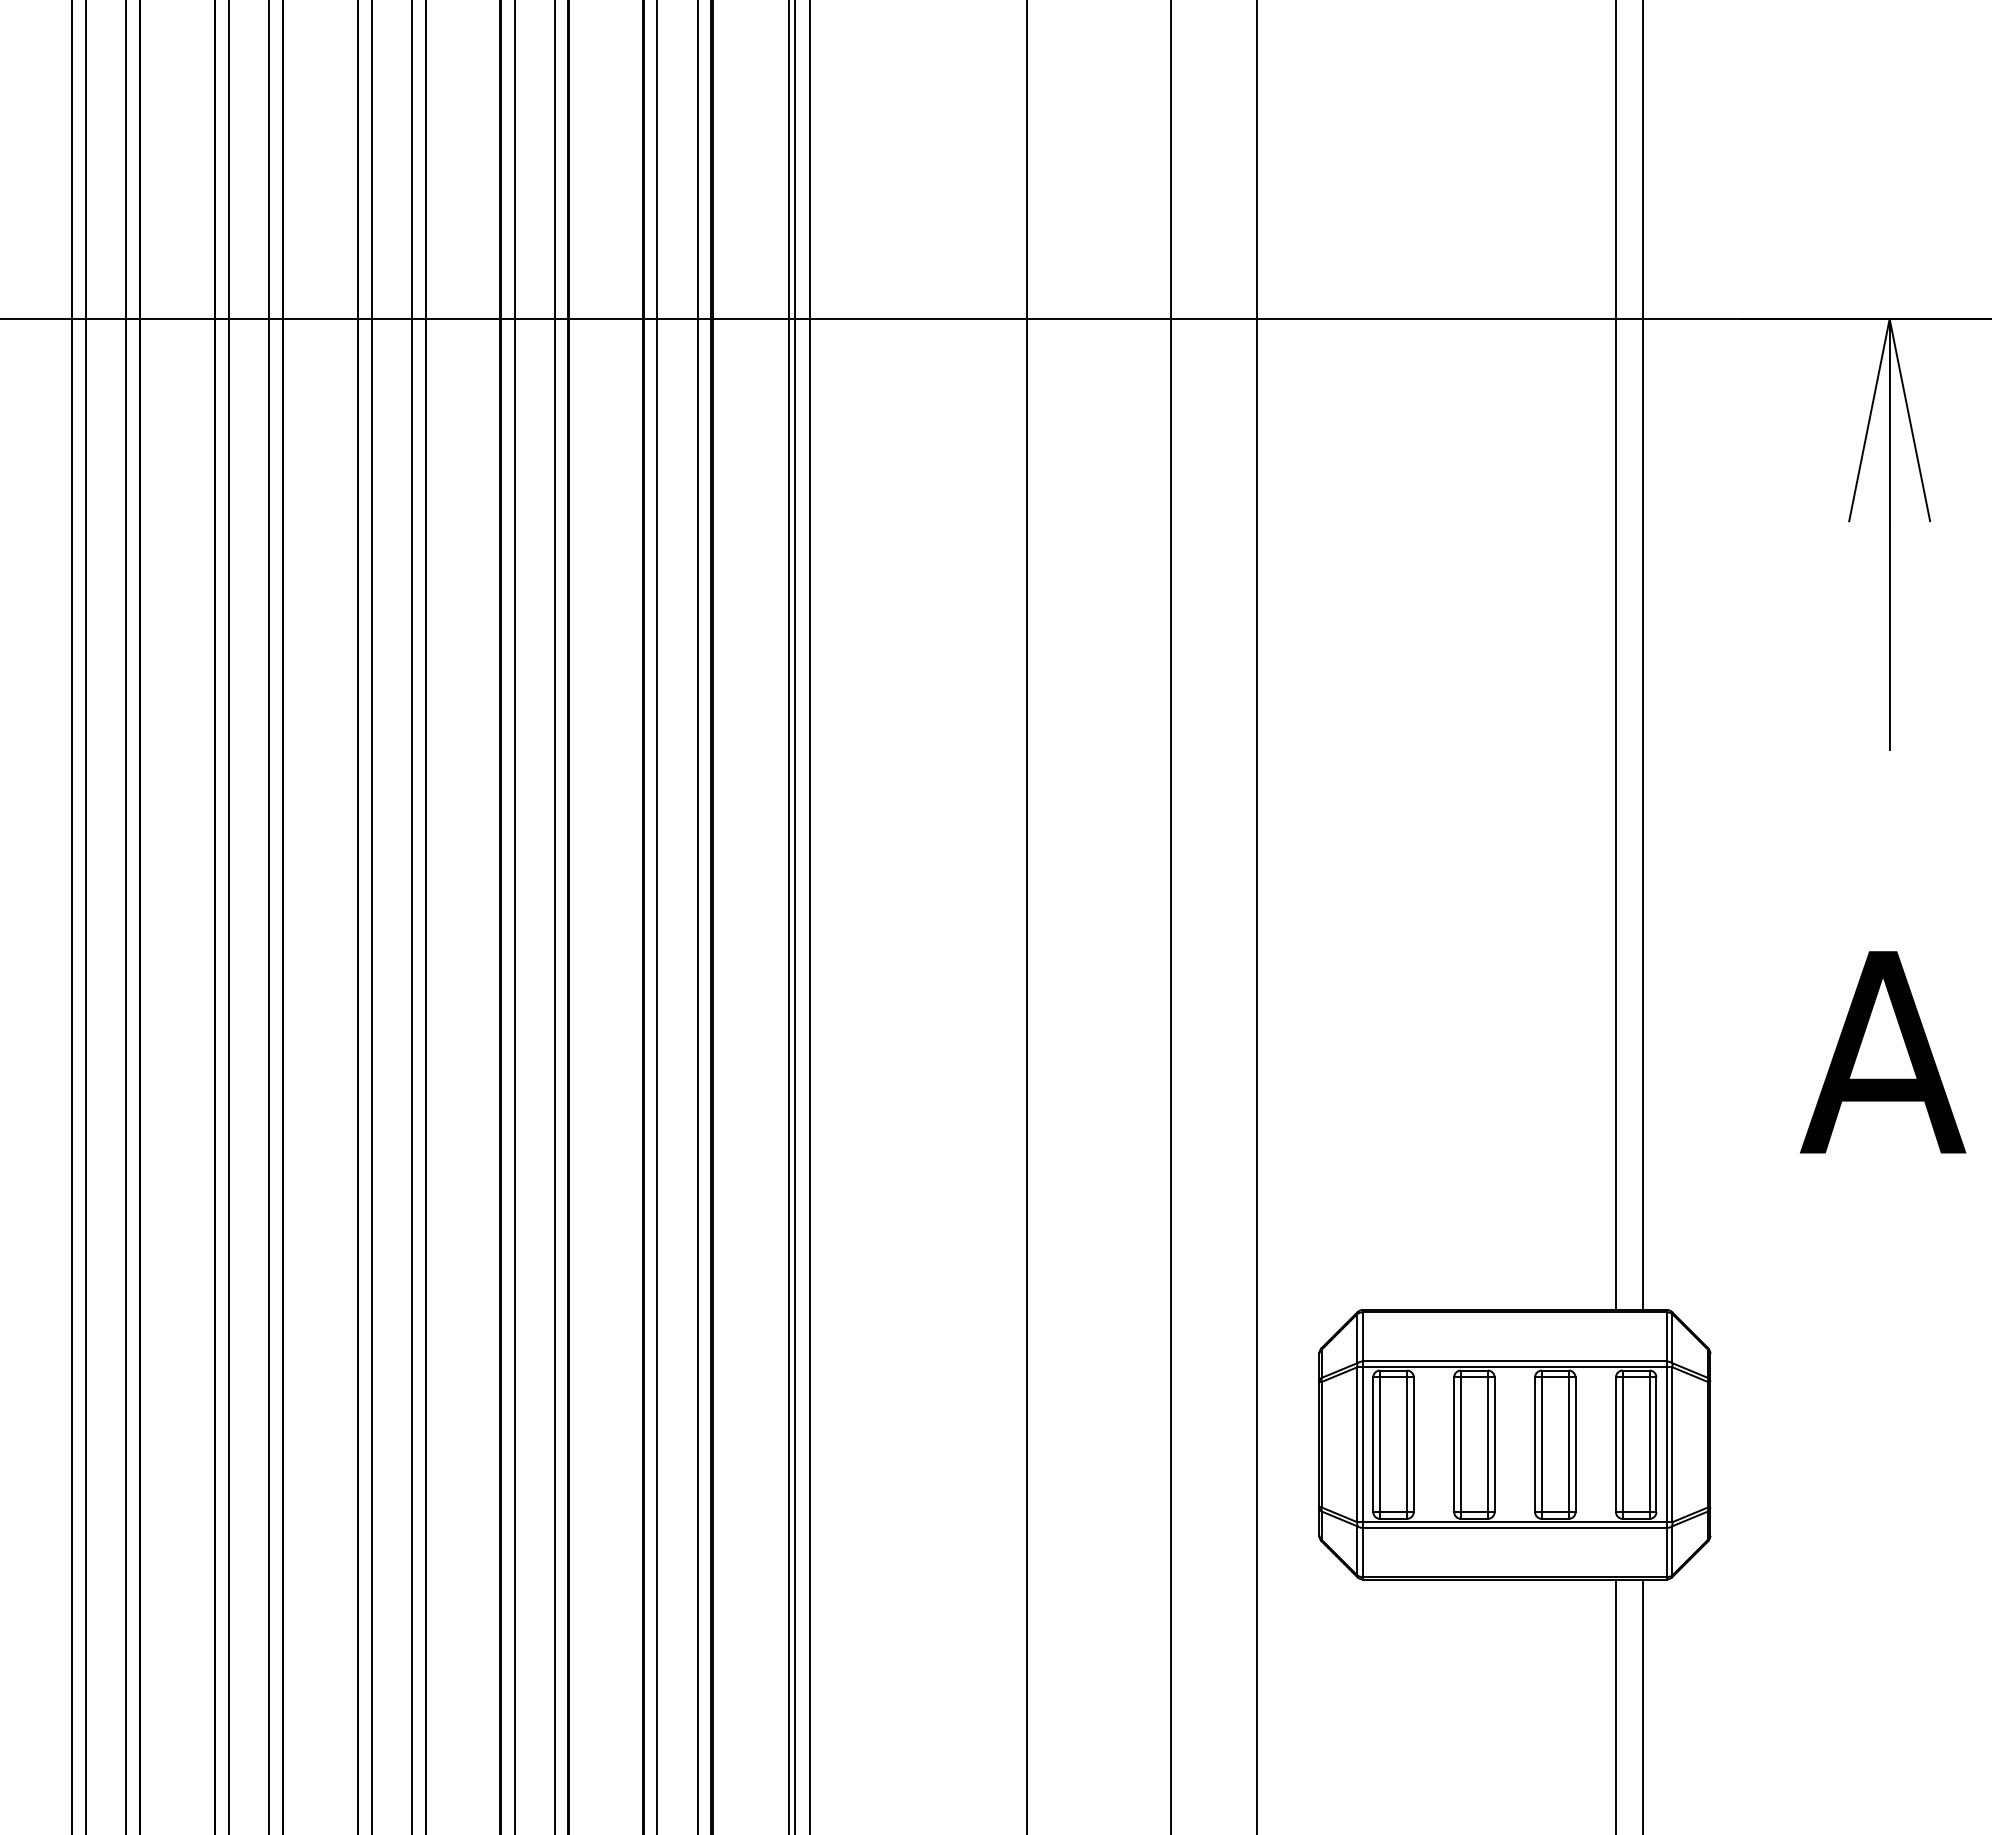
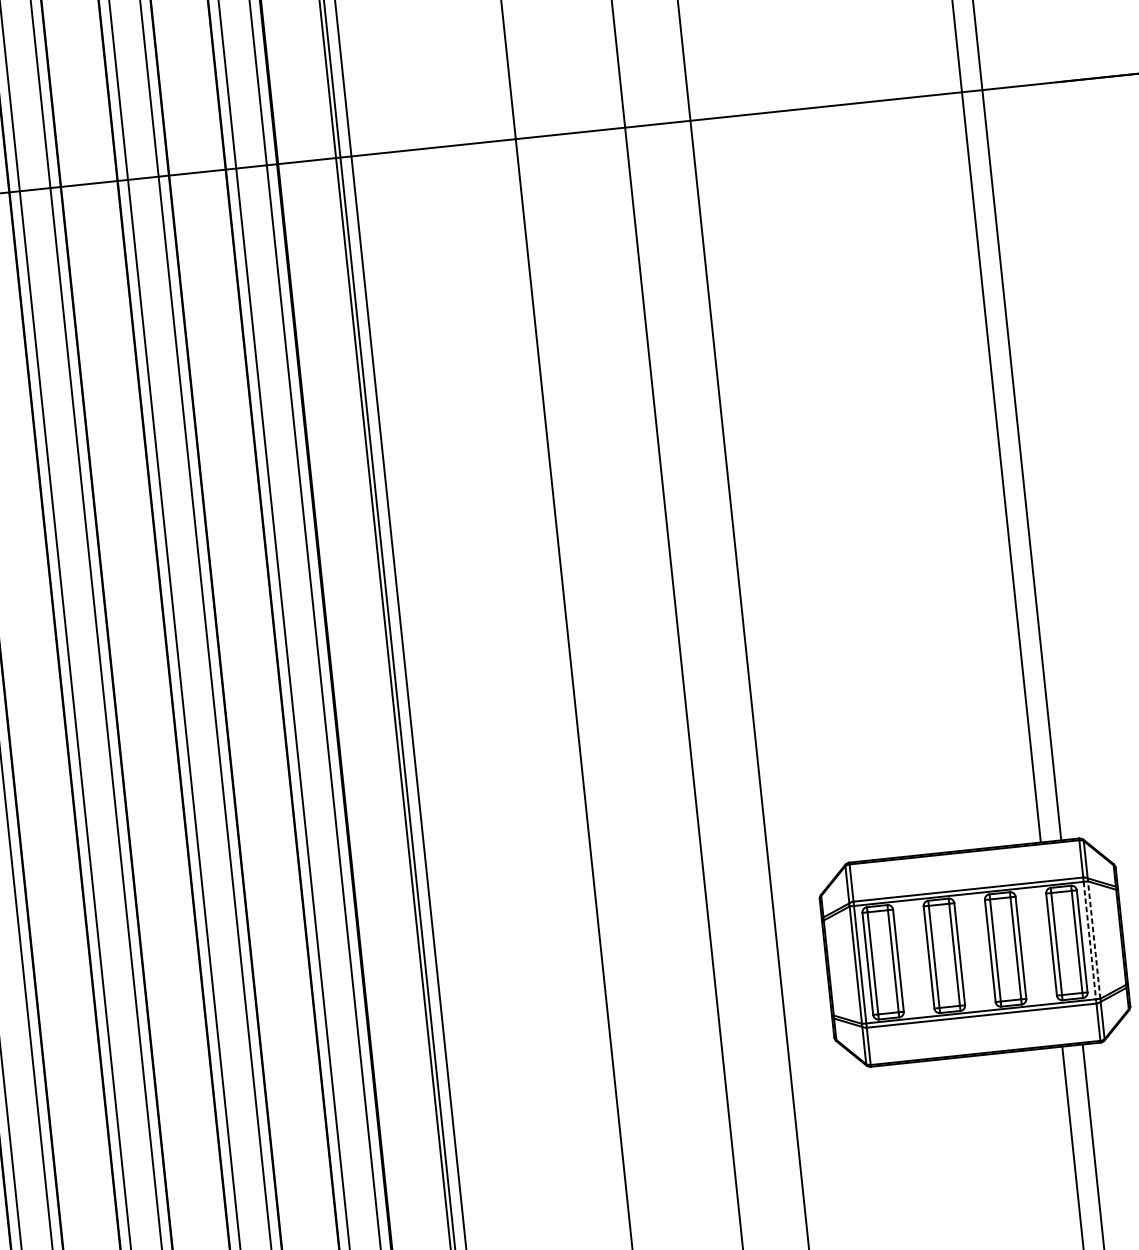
line: (1666, 1444) -> (1089, 940), solid -> dashed
line: (1672, 1444) -> (1094, 939), solid -> dashed

